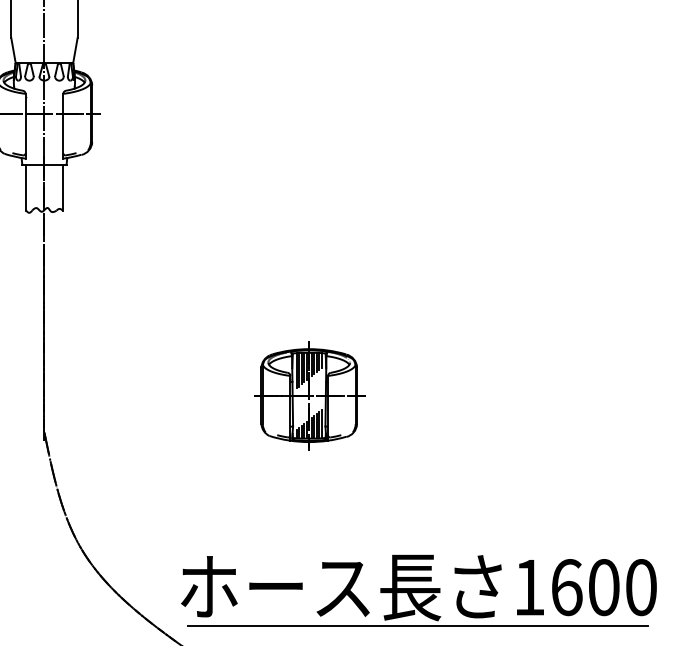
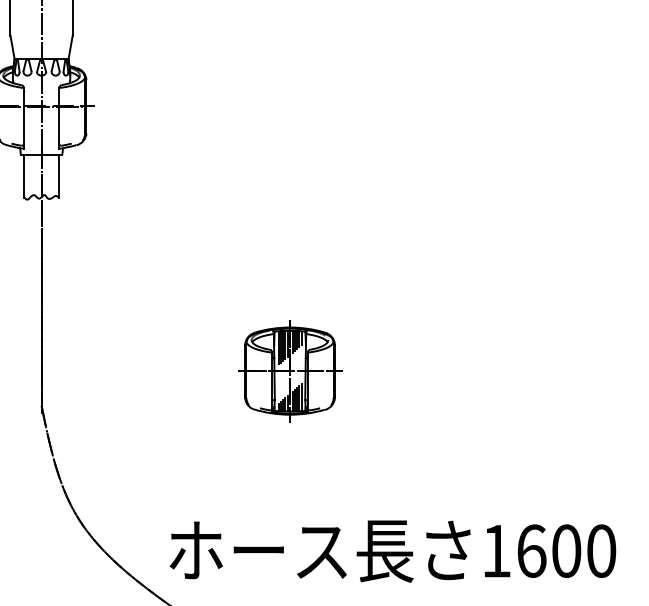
line: (417, 626) -> (391, 587), removed

